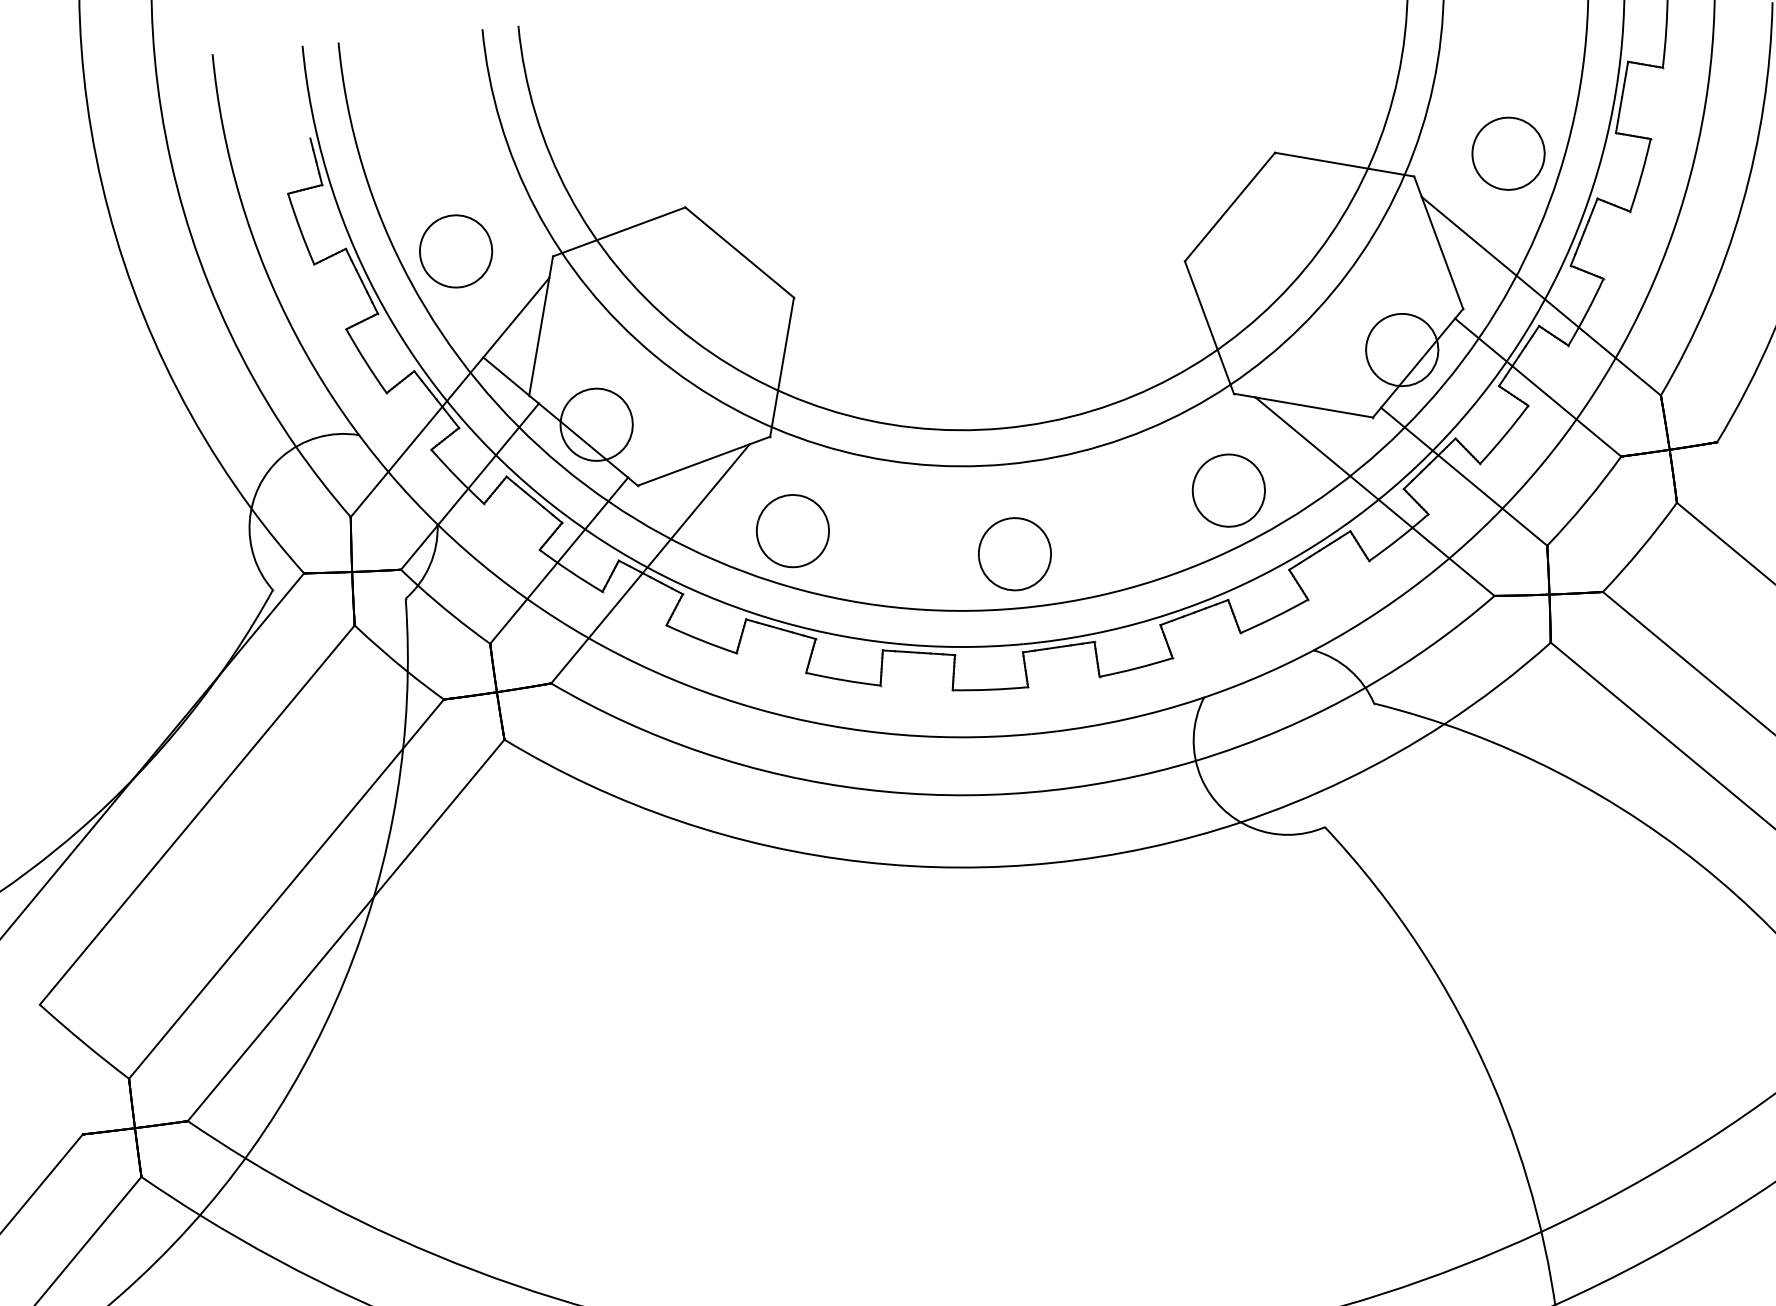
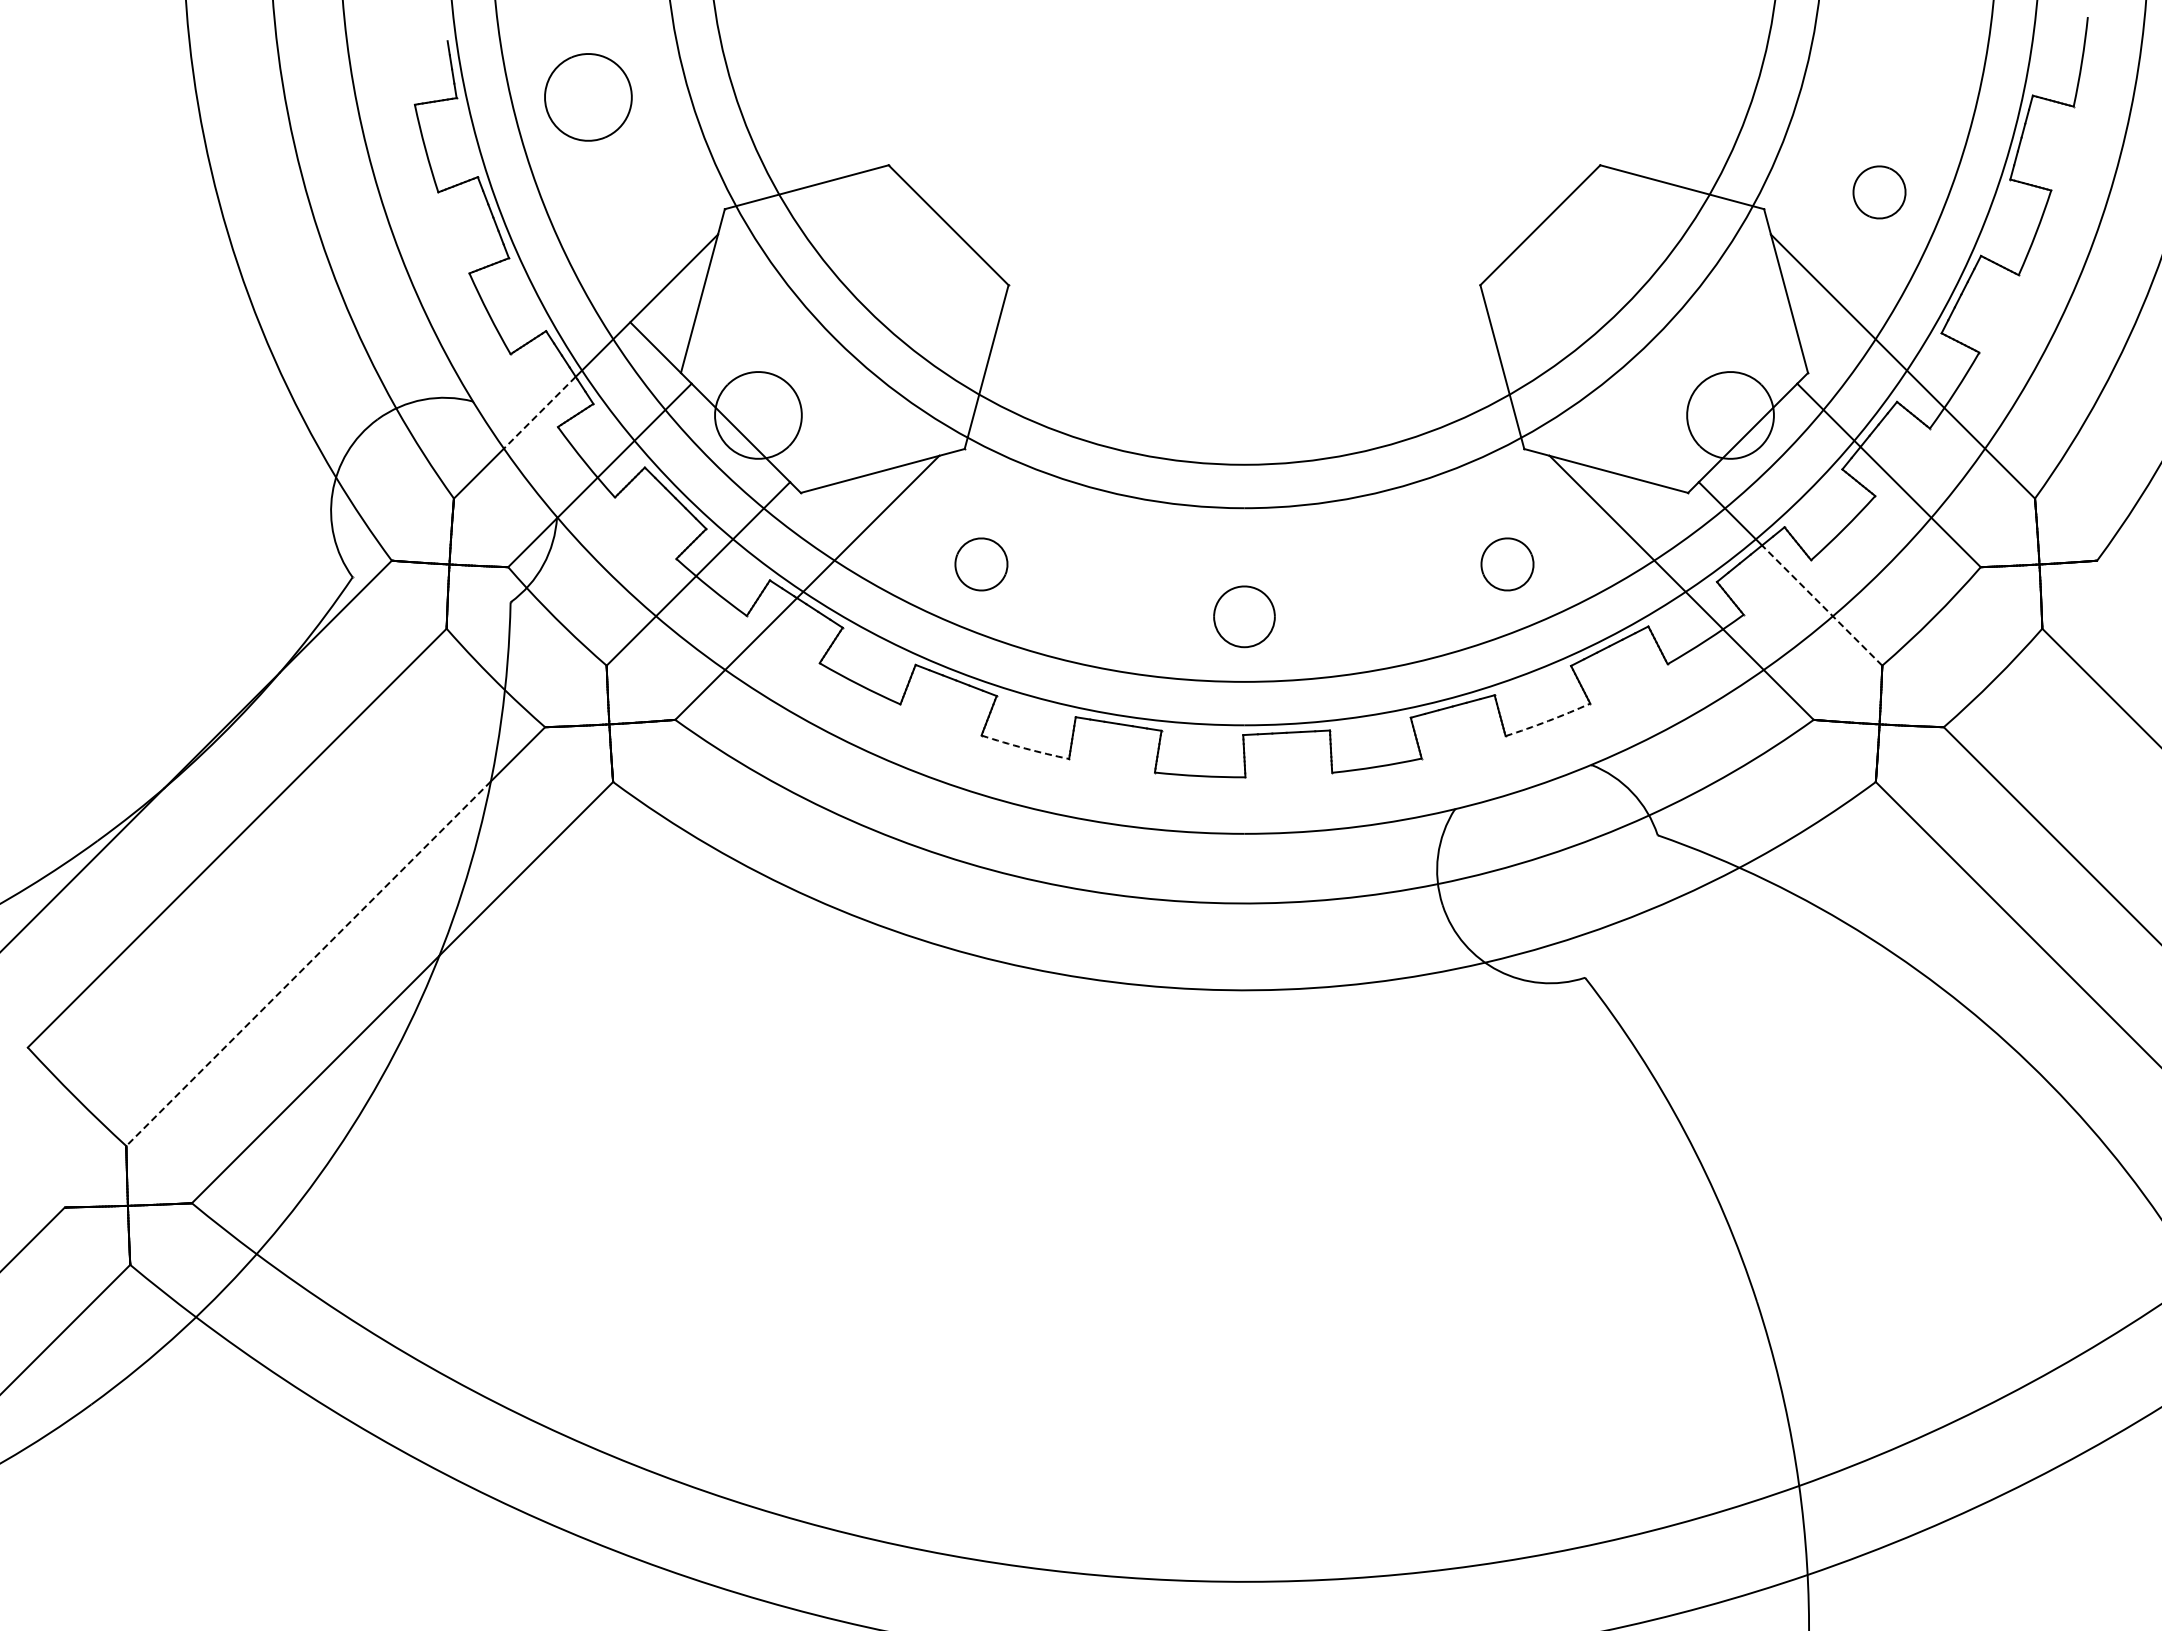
part: (1508, 153) -> (1879, 192), size x0.6
part: (456, 251) -> (588, 97), moved
line: (415, 439) -> (539, 412), solid -> dashed
part: (1228, 490) -> (1507, 564), size x0.6
line: (1493, 500) -> (1822, 605), solid -> dashed
part: (793, 531) -> (981, 564), size x0.6
part: (1014, 554) -> (1244, 616), size x0.7
arc: (1274, 617) -> (1548, 721), solid -> dashed
arc: (843, 680) -> (1025, 748), solid -> dashed
line: (265, 913) -> (308, 963), solid -> dashed

